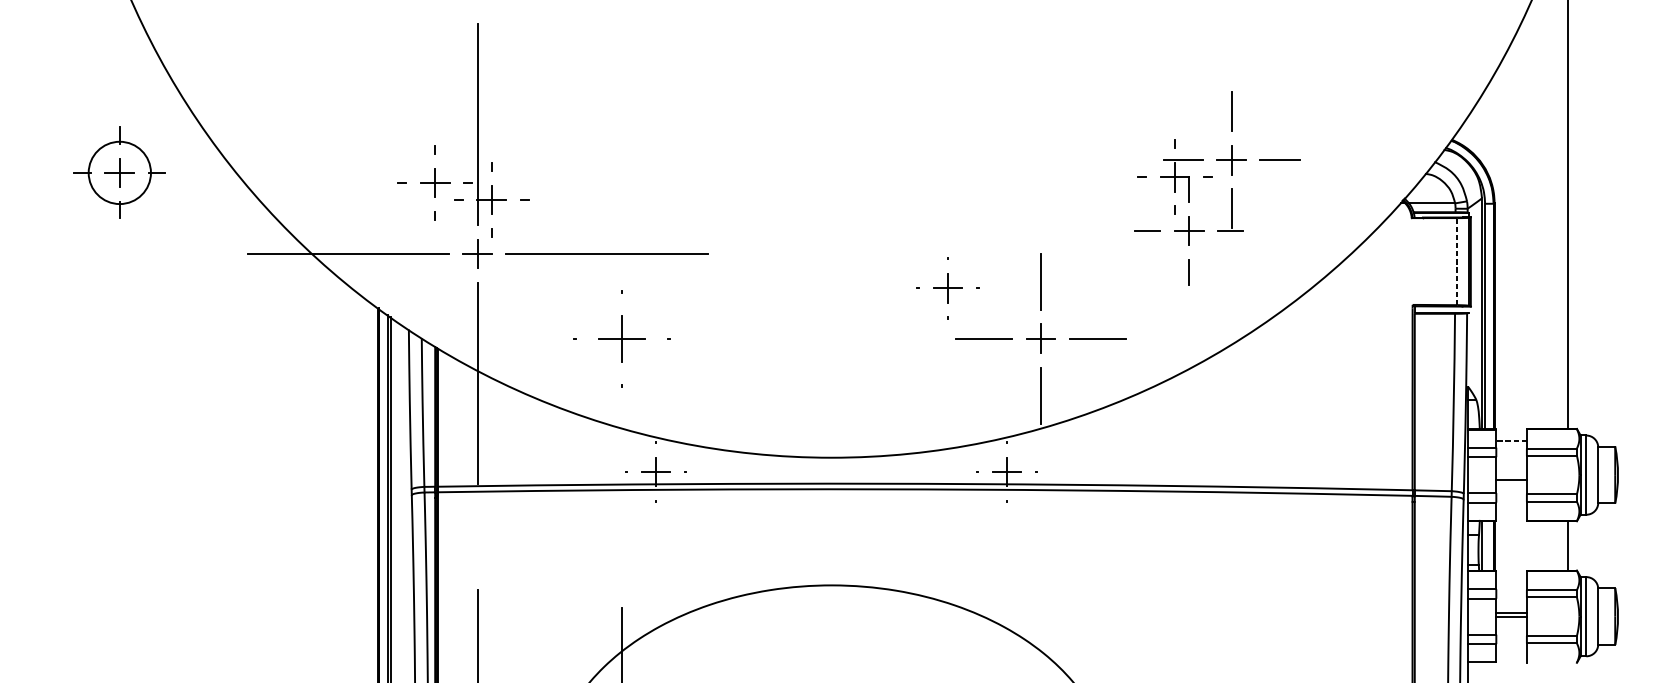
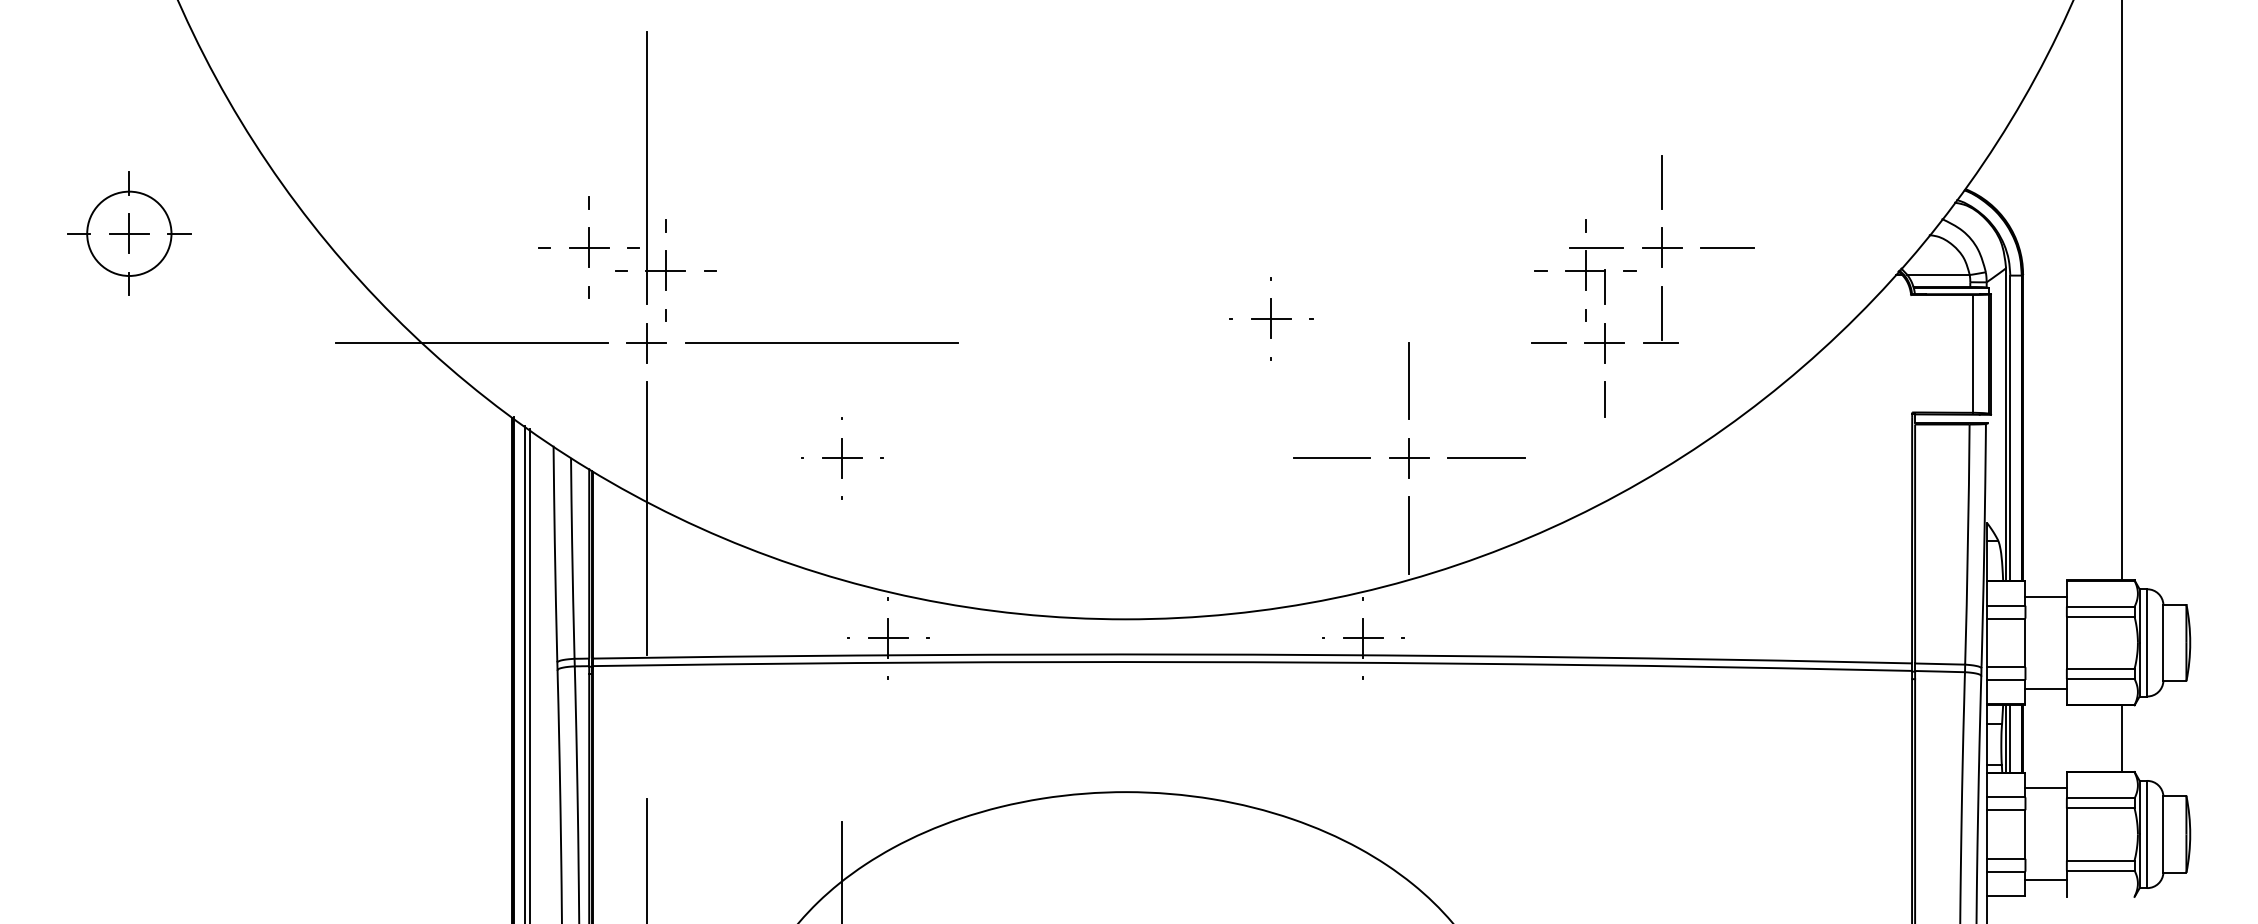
part: (119, 172) -> (129, 233), moved
part: (1212, 177) -> (1636, 271), moved
line: (1457, 261) -> (1972, 353), dashed -> solid
part: (948, 287) -> (1271, 318), moved
part: (622, 338) -> (842, 458), size x0.62
line: (1511, 440) -> (2046, 596), dashed -> solid
line: (1511, 479) -> (2045, 688), moved
line: (1485, 545) -> (2010, 738), added
line: (1511, 613) -> (2045, 788), moved
line: (1511, 617) -> (2045, 880), moved

